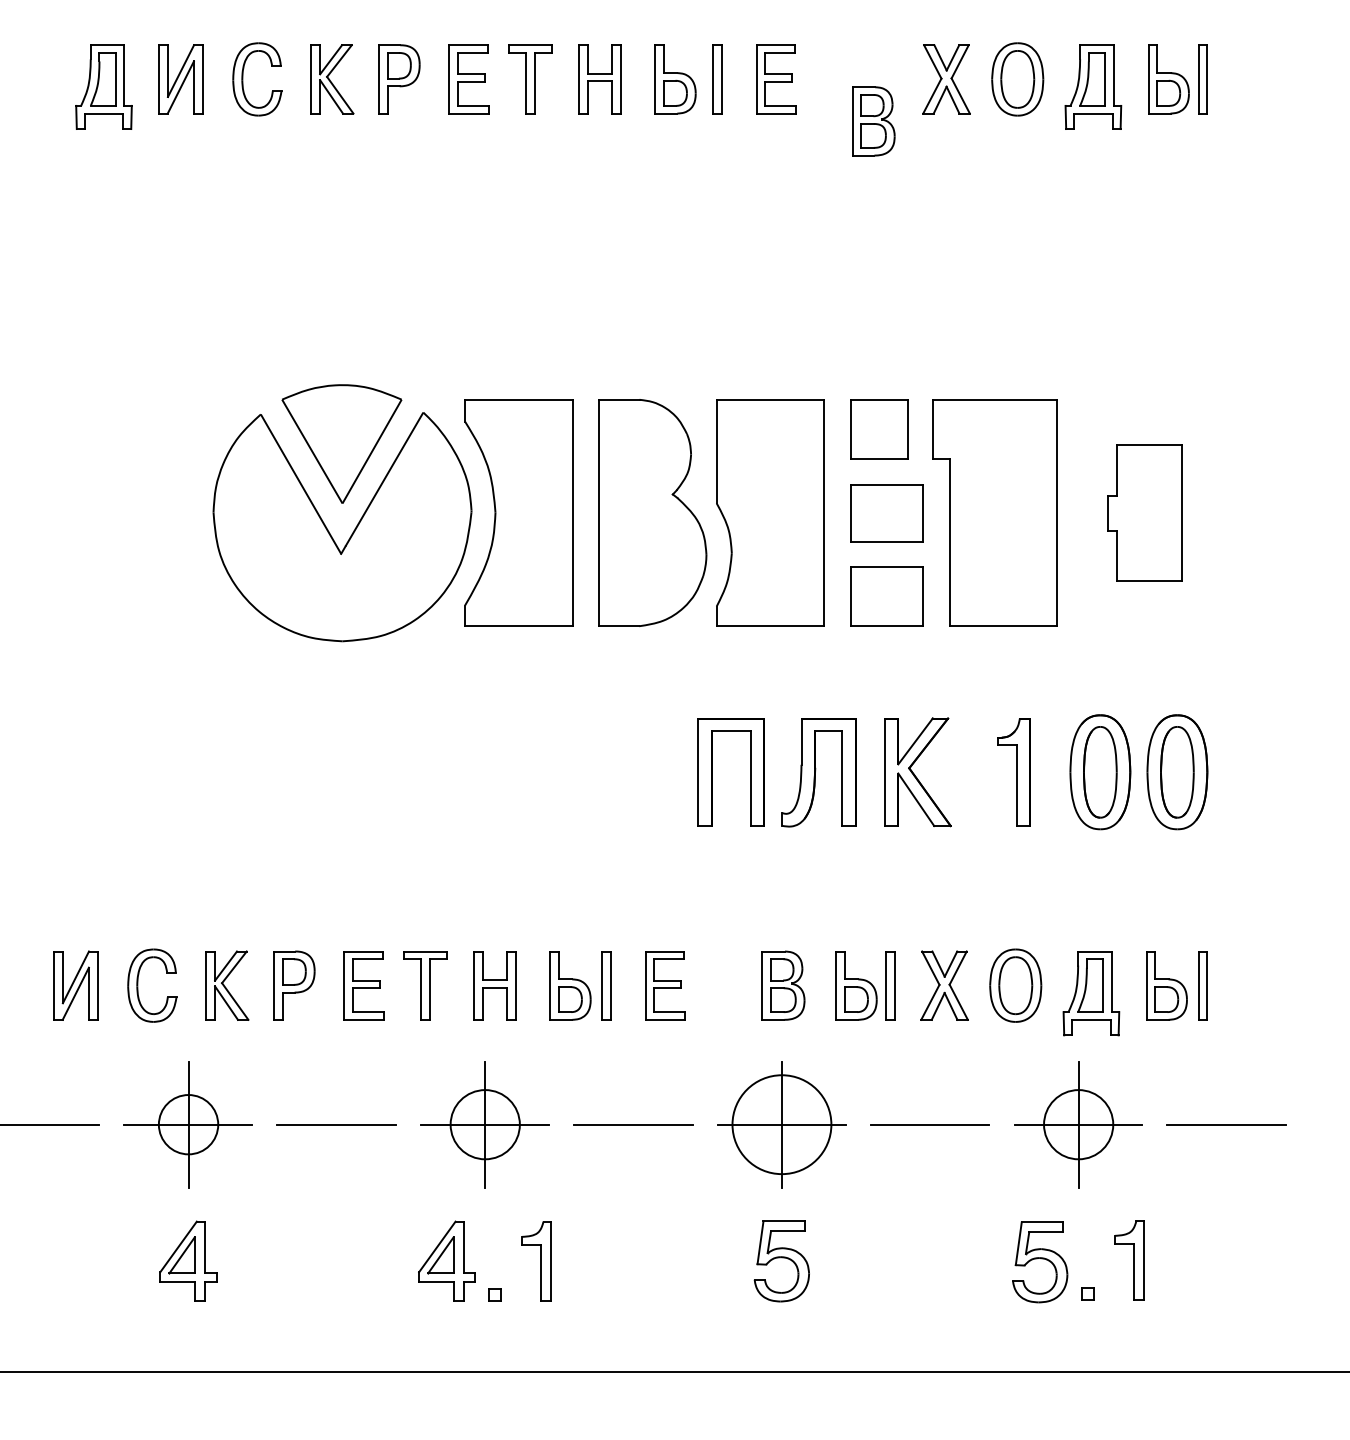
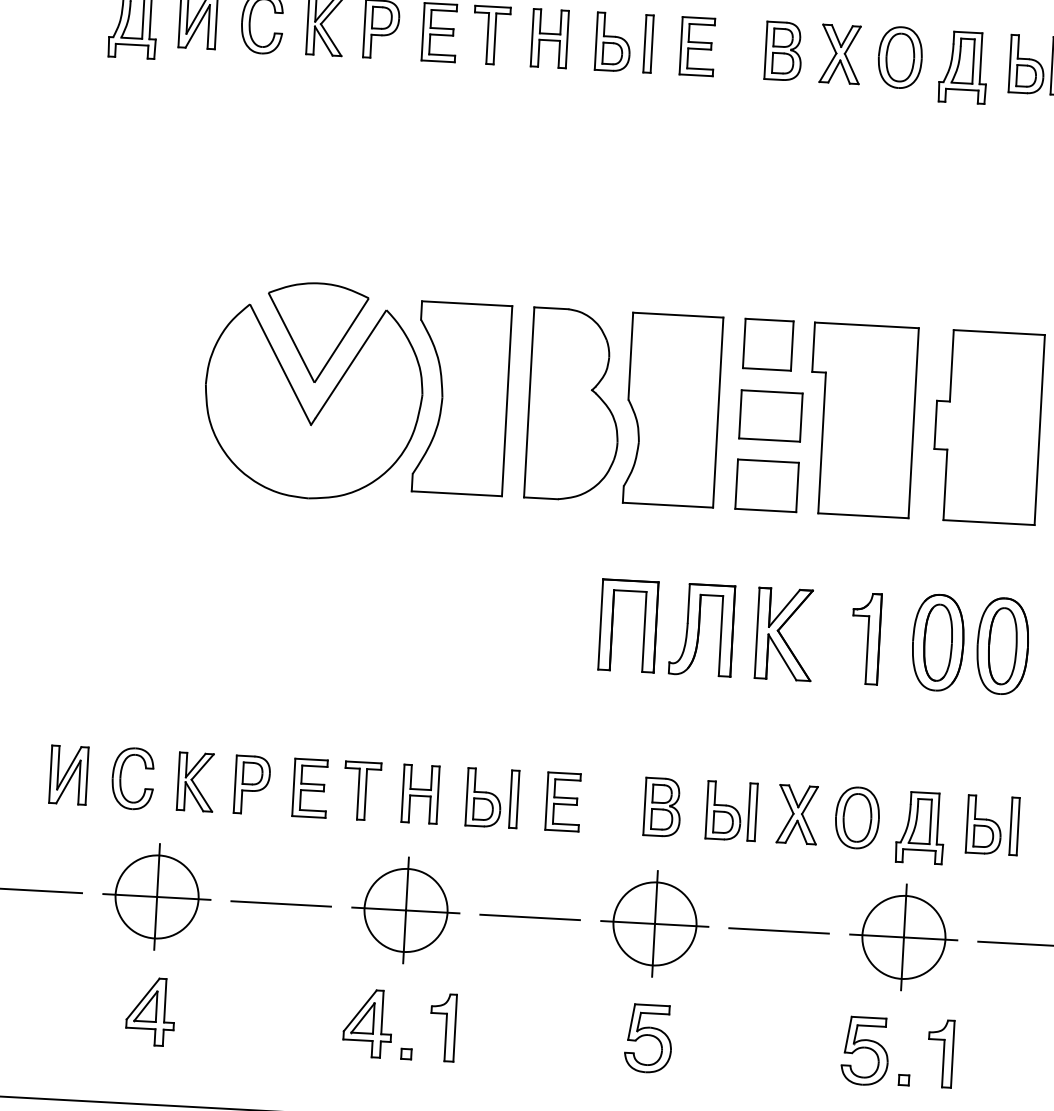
part: (873, 121) -> (783, 51), moved
part: (1144, 512) -> (987, 426), size x1.67
circle: (188, 1124) -> (157, 896), size x1.67
circle: (484, 1124) -> (405, 910), size x1.43
circle: (1078, 1124) -> (903, 937), size x1.43

